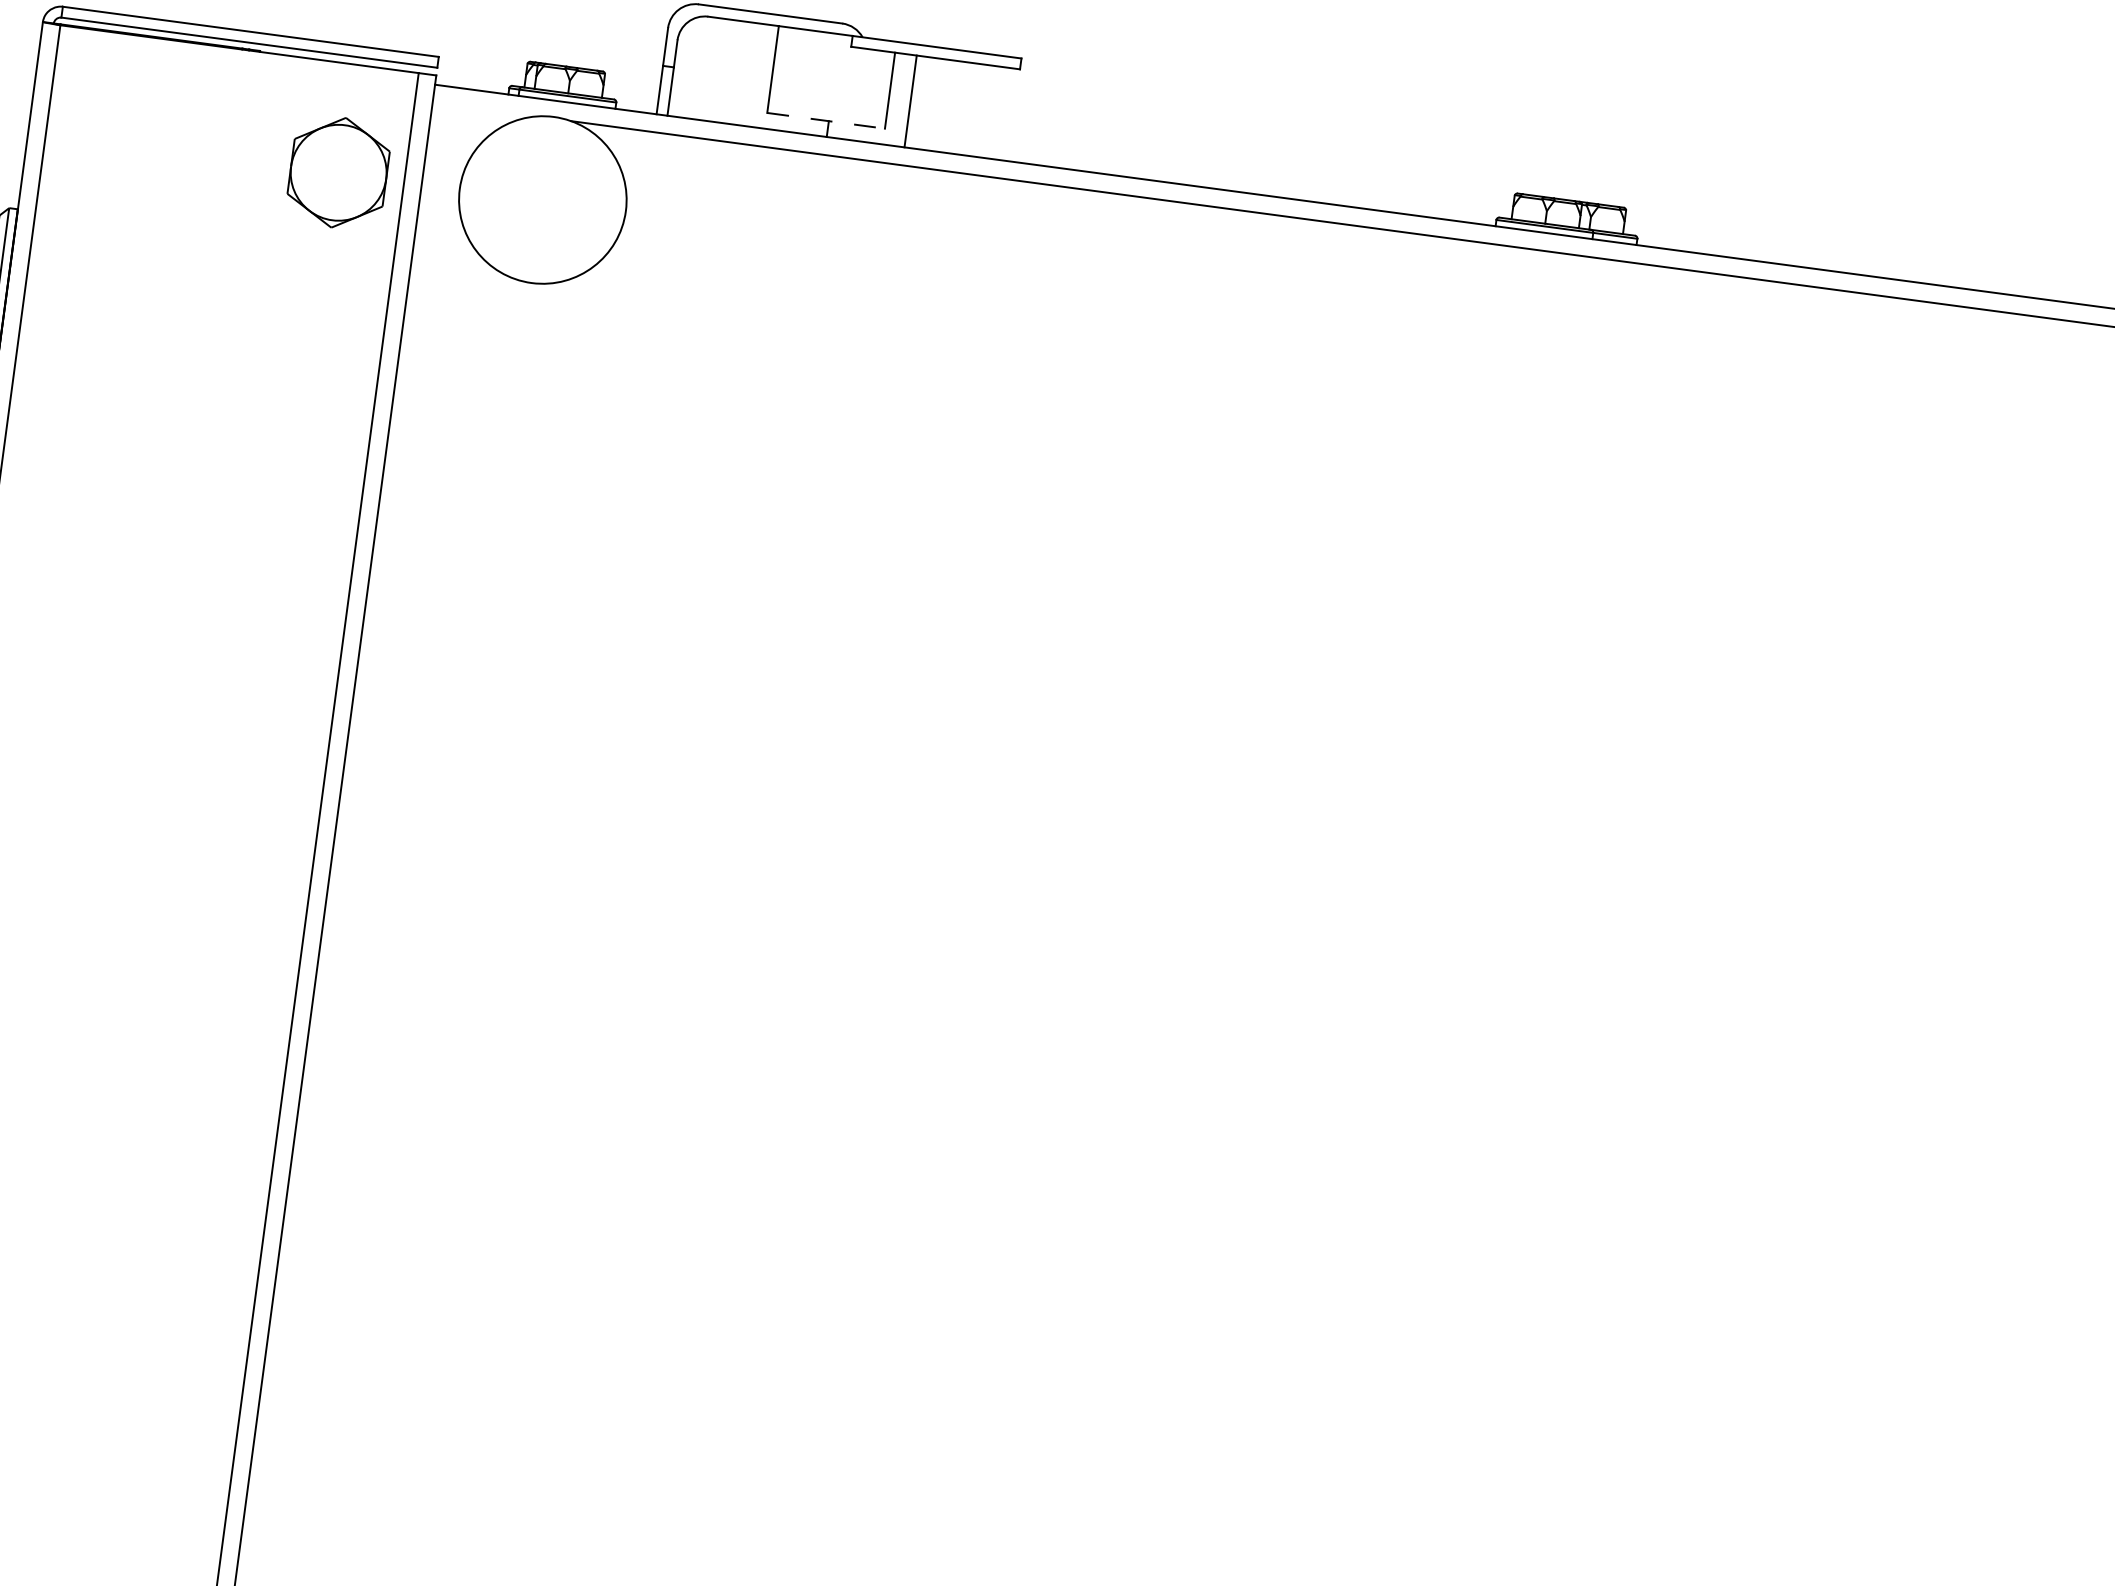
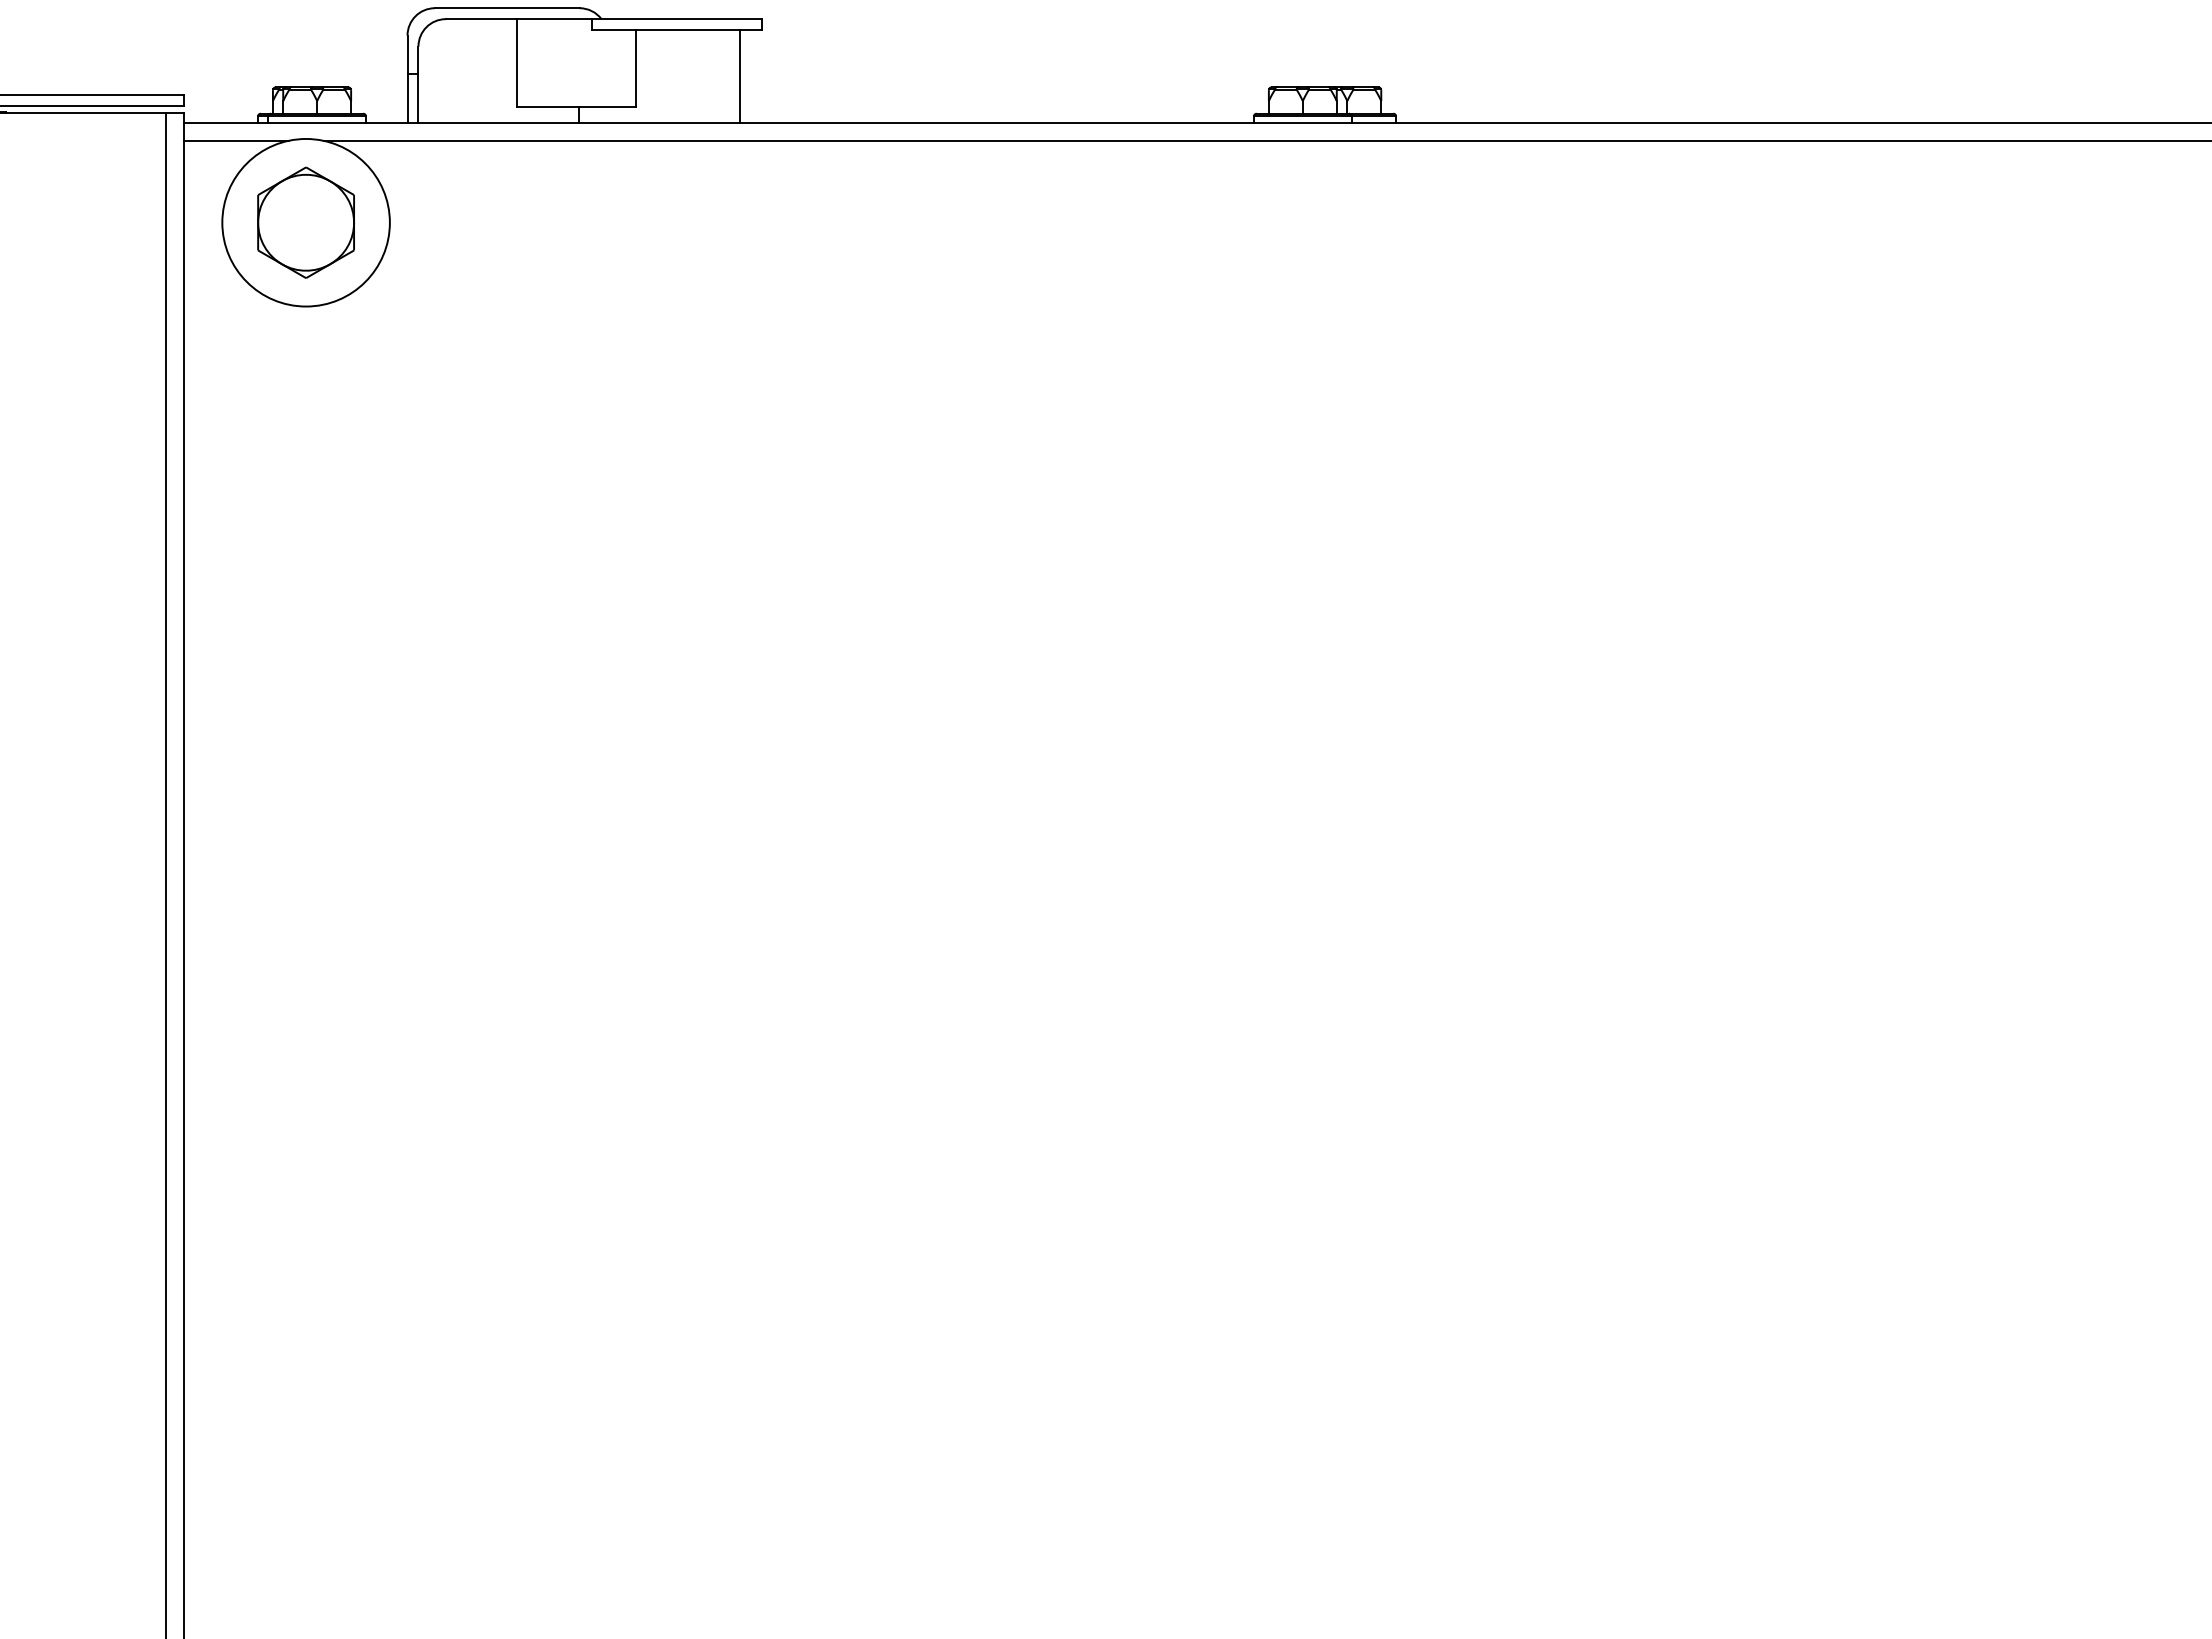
line: (910, 101) -> (739, 76), moved
line: (484, 109) -> (236, 140), added
line: (826, 120) -> (576, 106), dashed -> solid
part: (338, 172) -> (305, 222), moved

